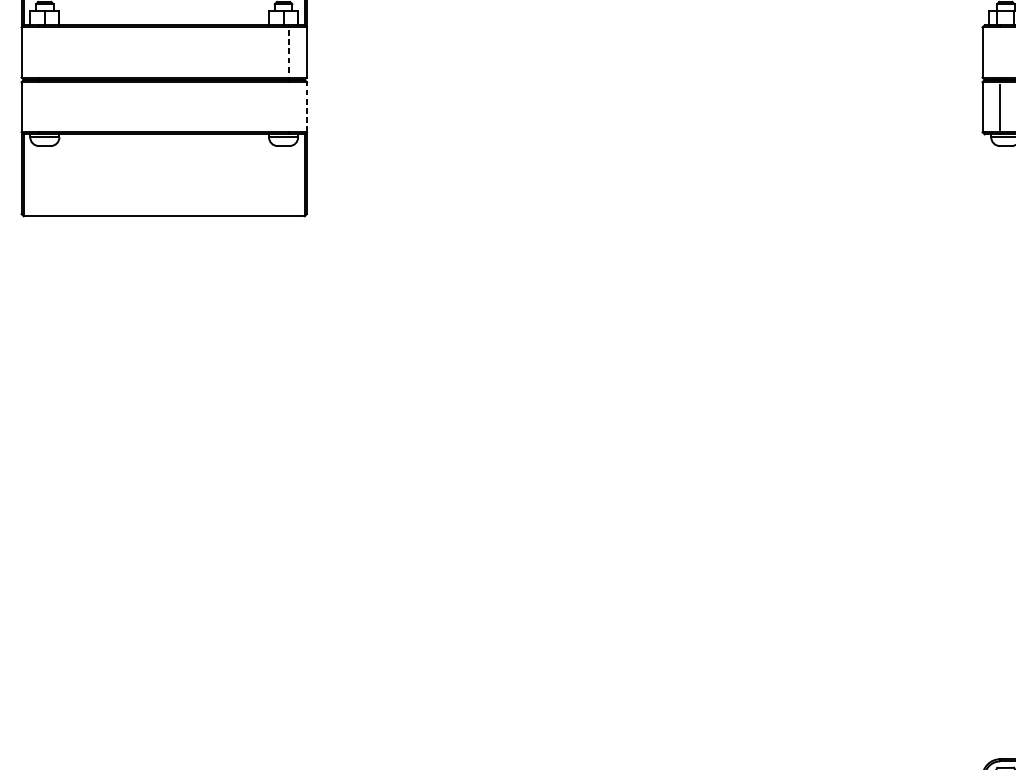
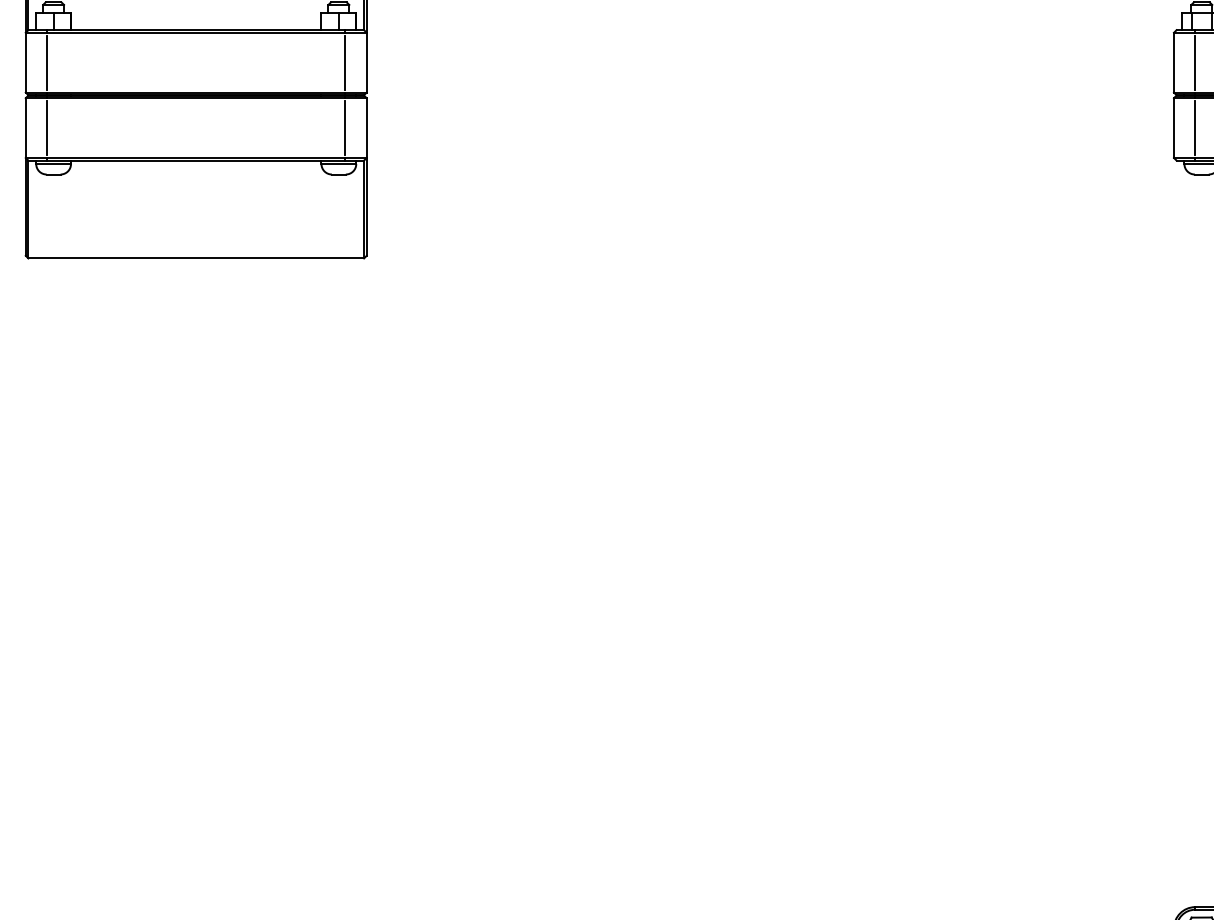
line: (39, 52) -> (47, 62), added
line: (289, 52) -> (345, 62), dashed -> solid
line: (1000, 52) -> (1195, 62), added
line: (39, 107) -> (47, 128), added
line: (289, 107) -> (345, 128), added
line: (306, 107) -> (366, 128), dashed -> solid

